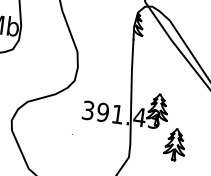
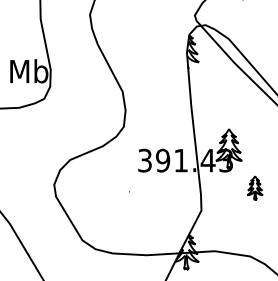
part: (174, 144) -> (254, 187), size x0.6

